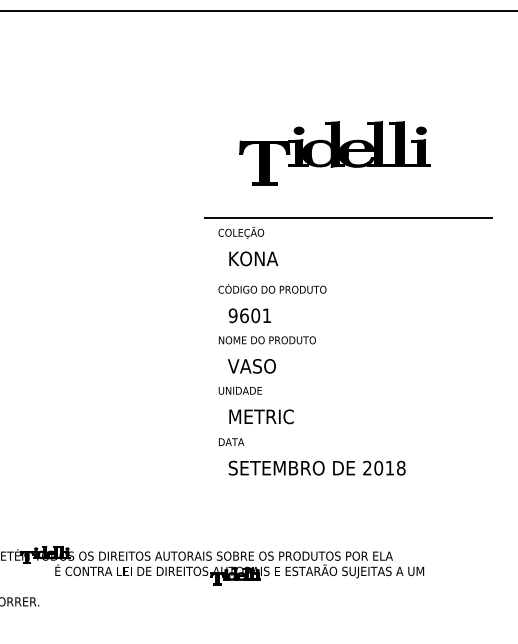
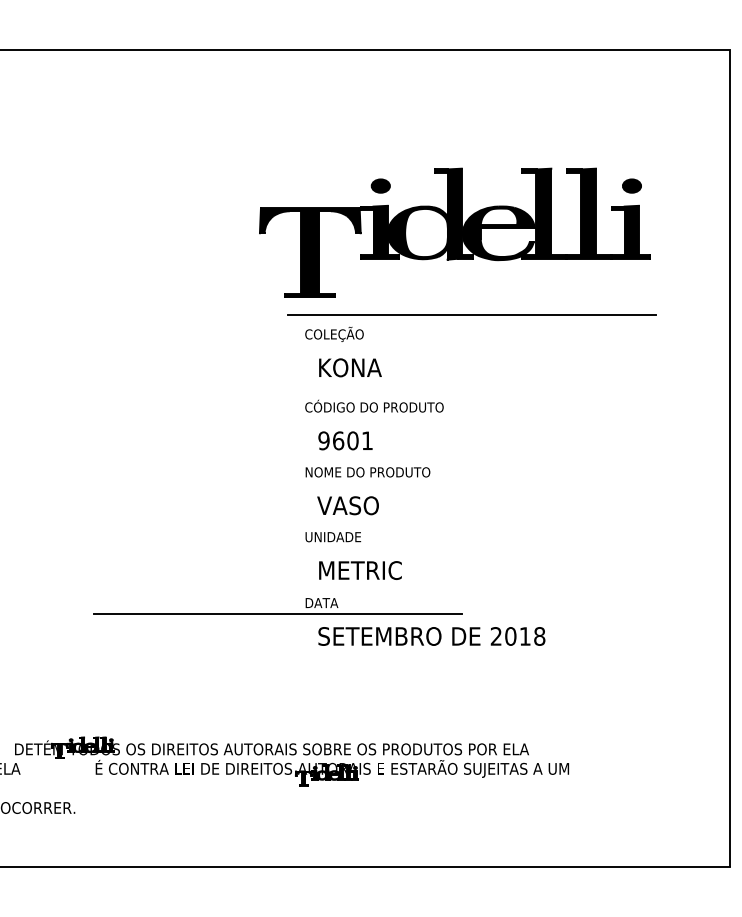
part: (334, 153) -> (454, 232), size x1.6
line: (196, 450) -> (277, 613), added

